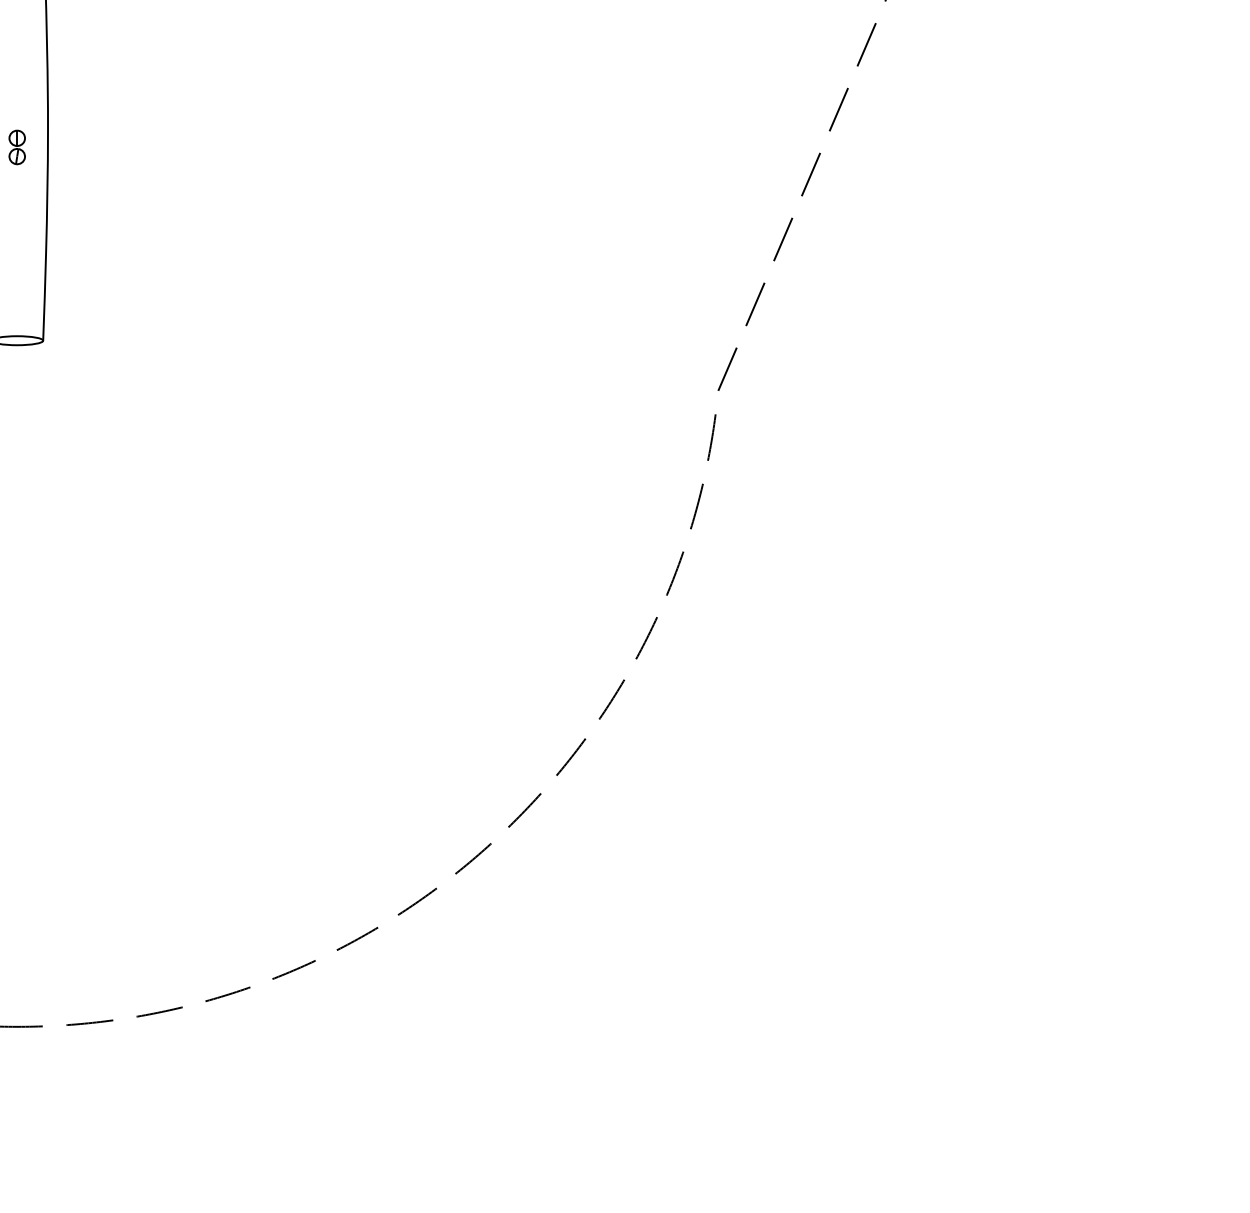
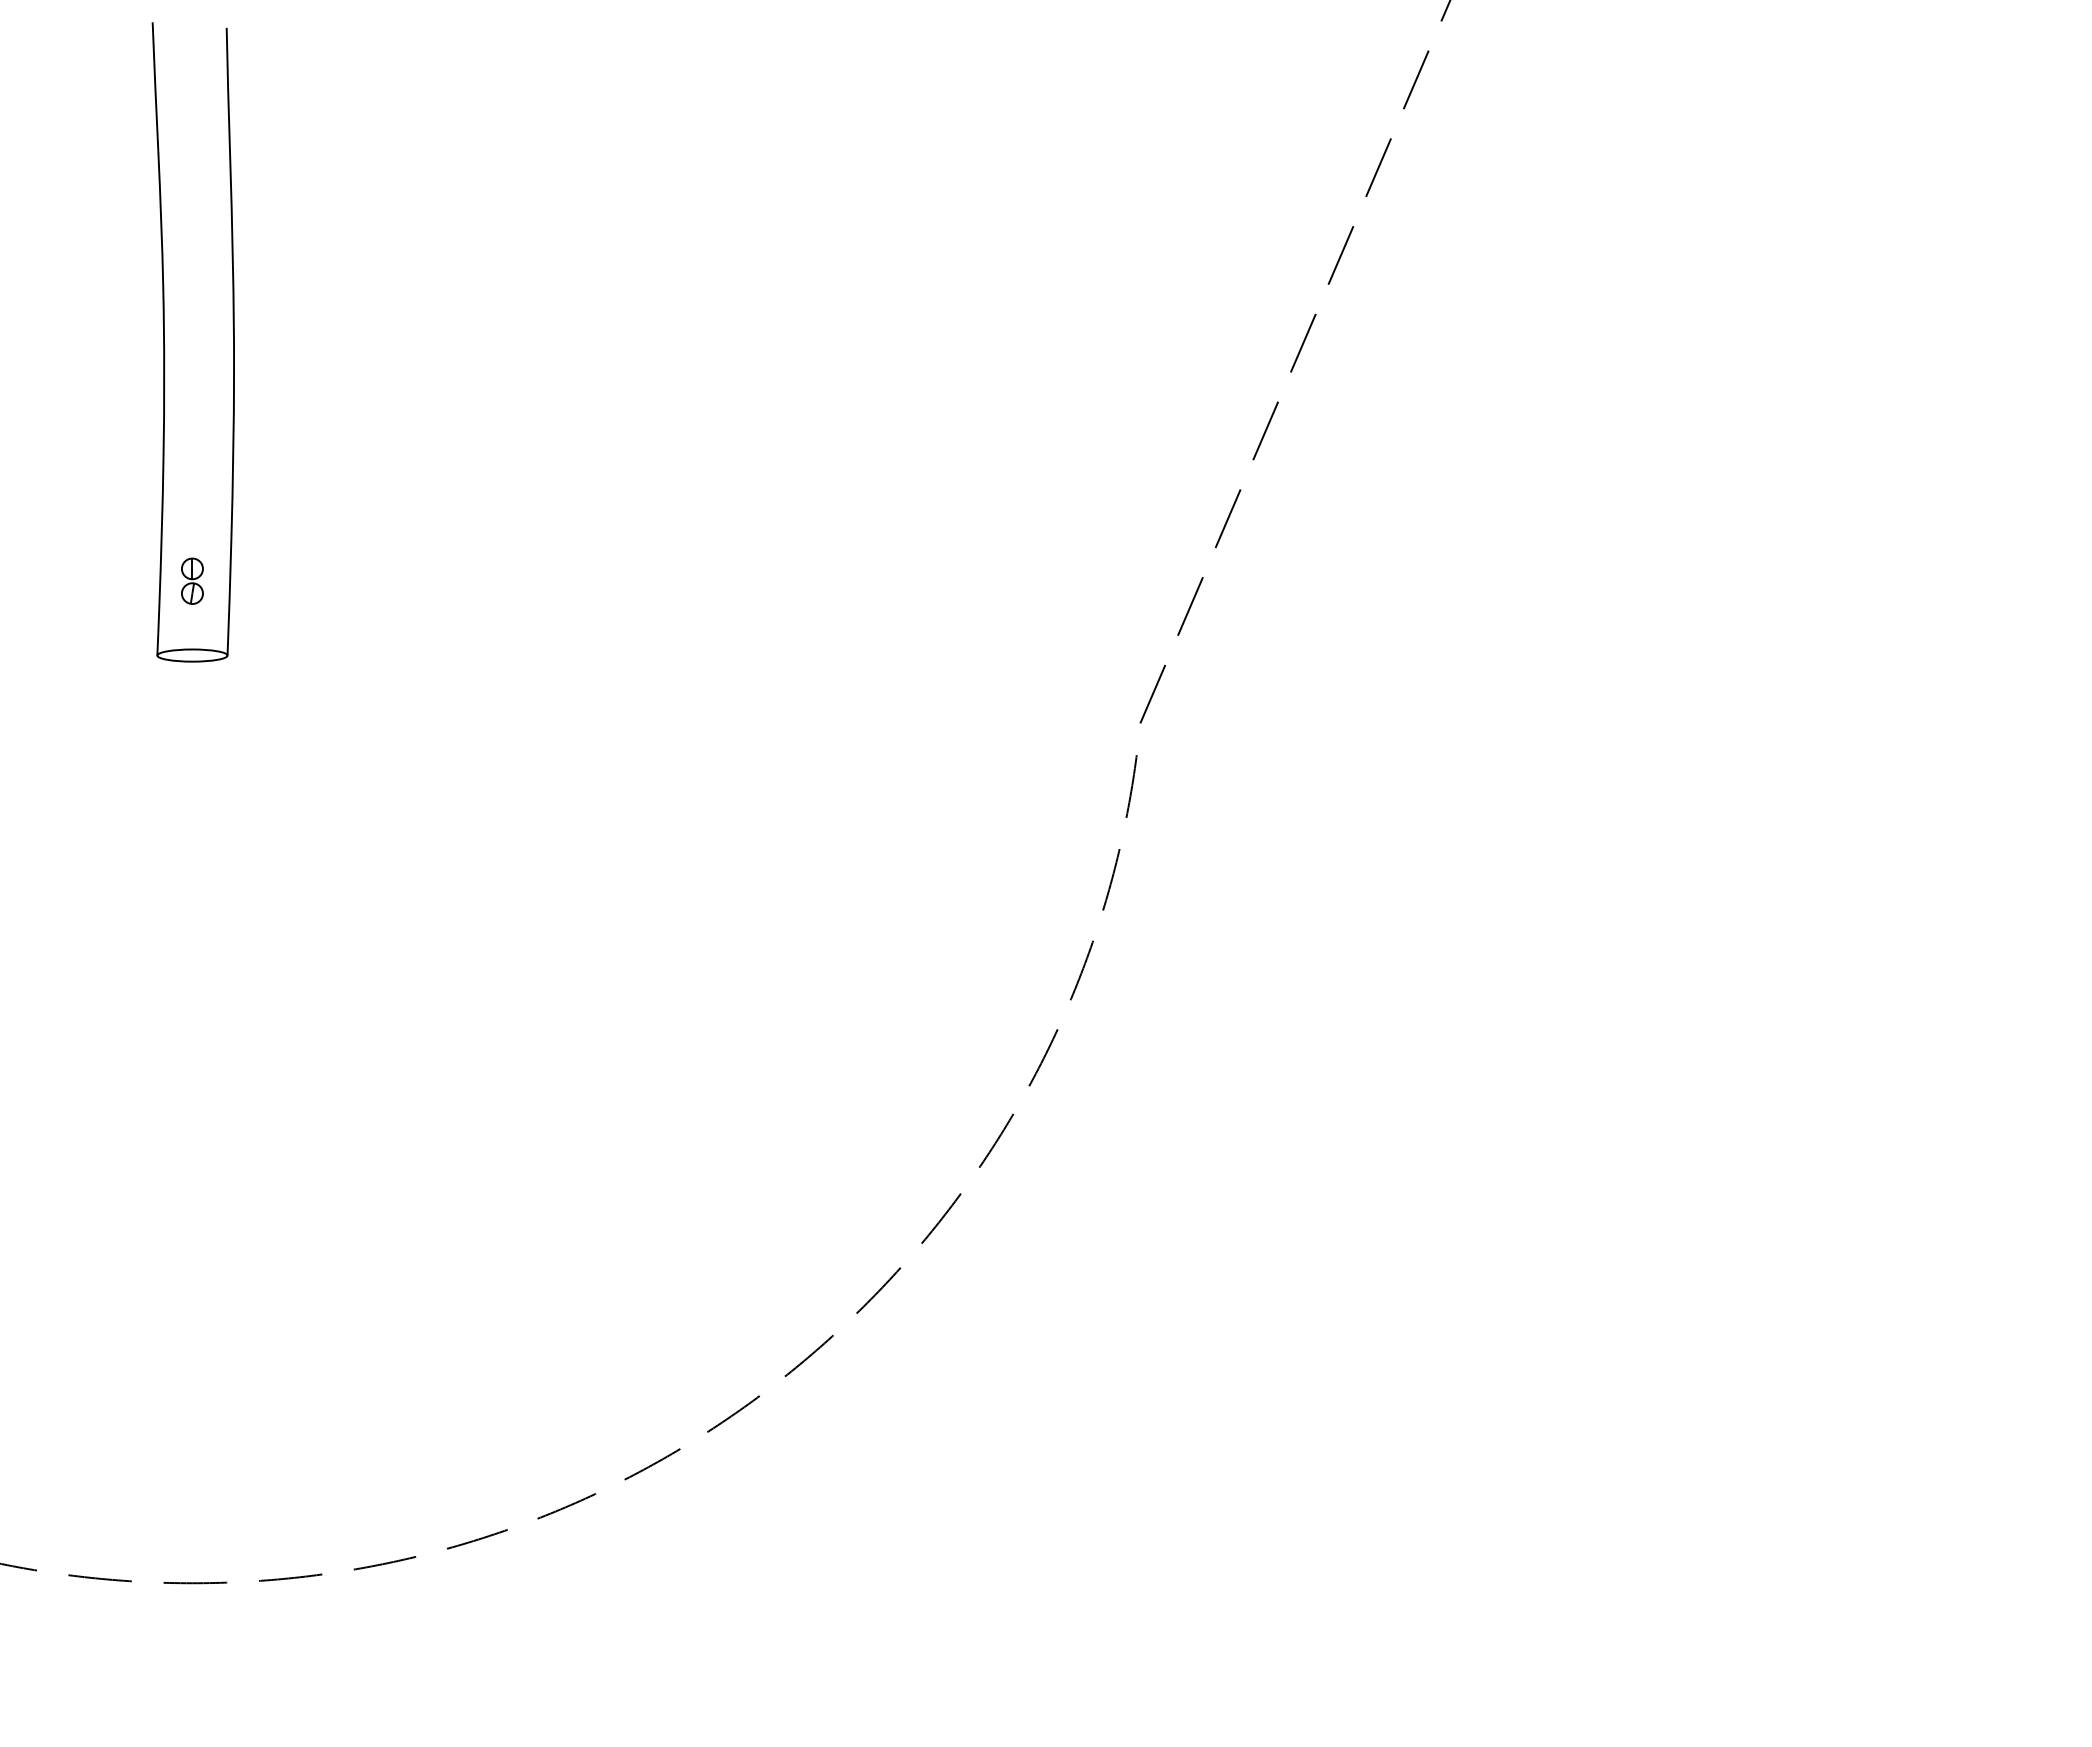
part: (17, 146) -> (192, 580), moved

